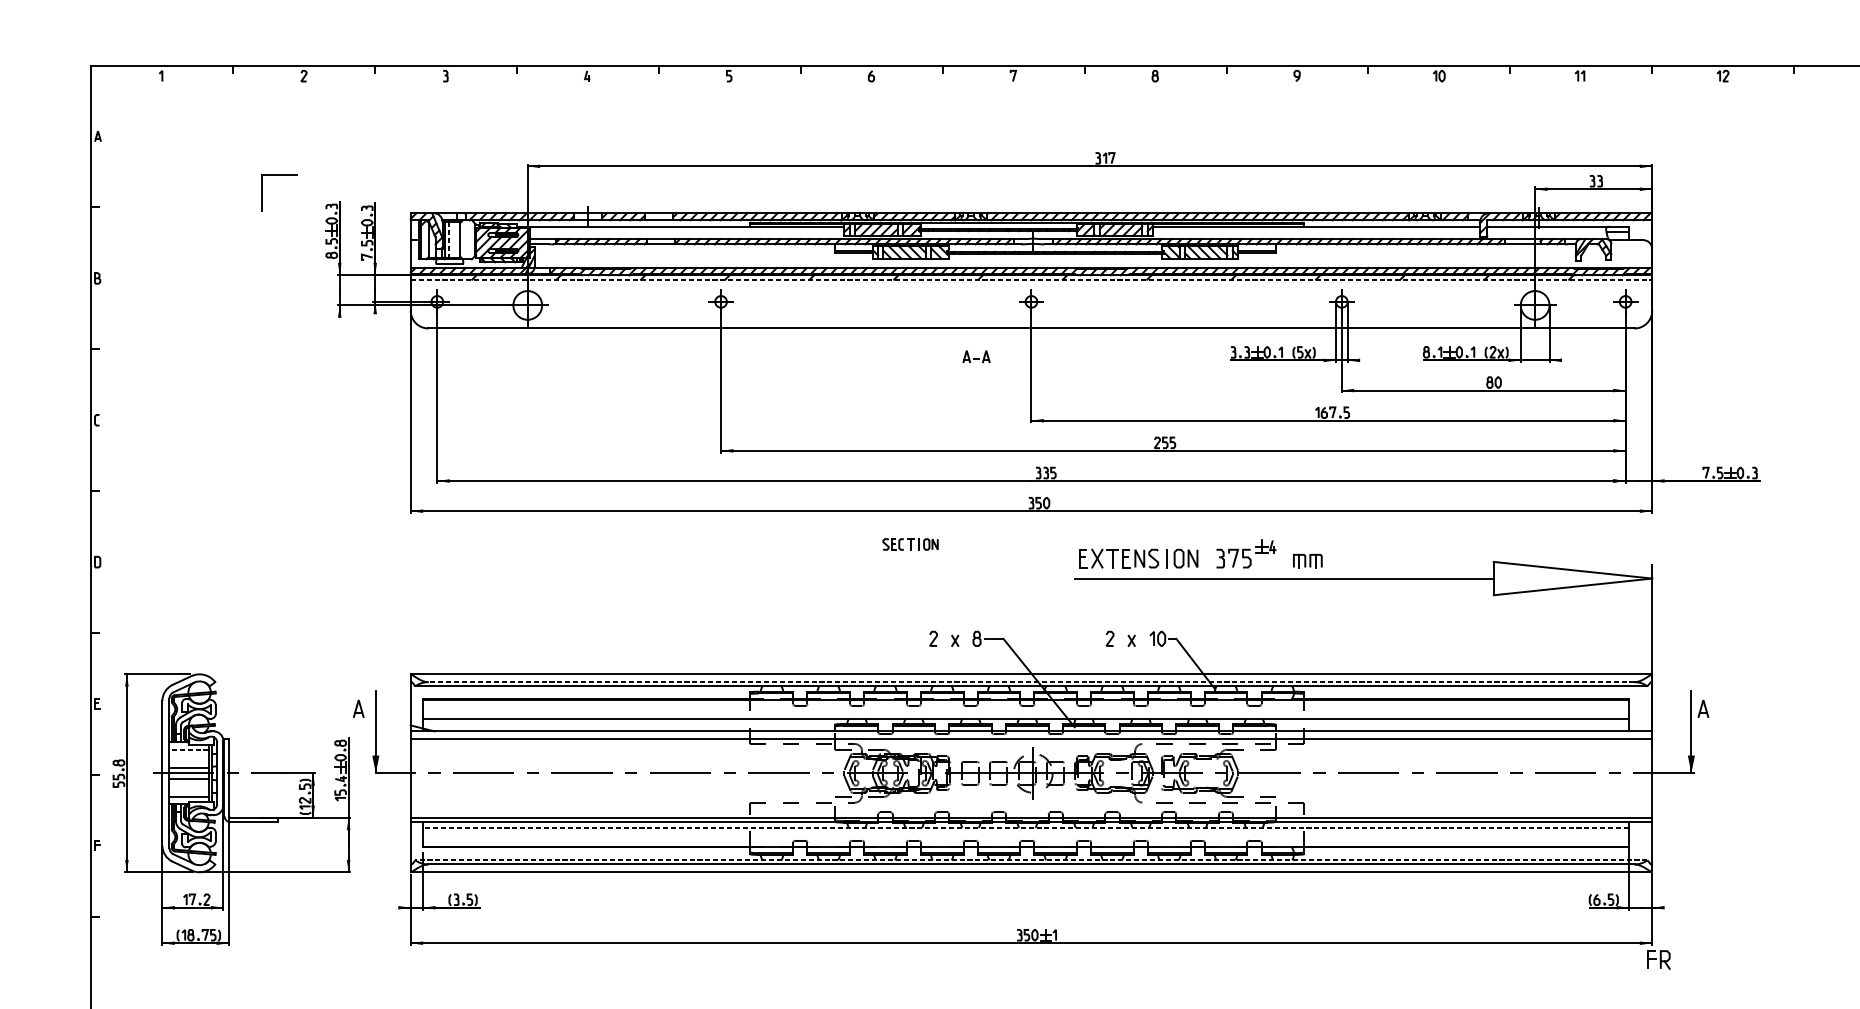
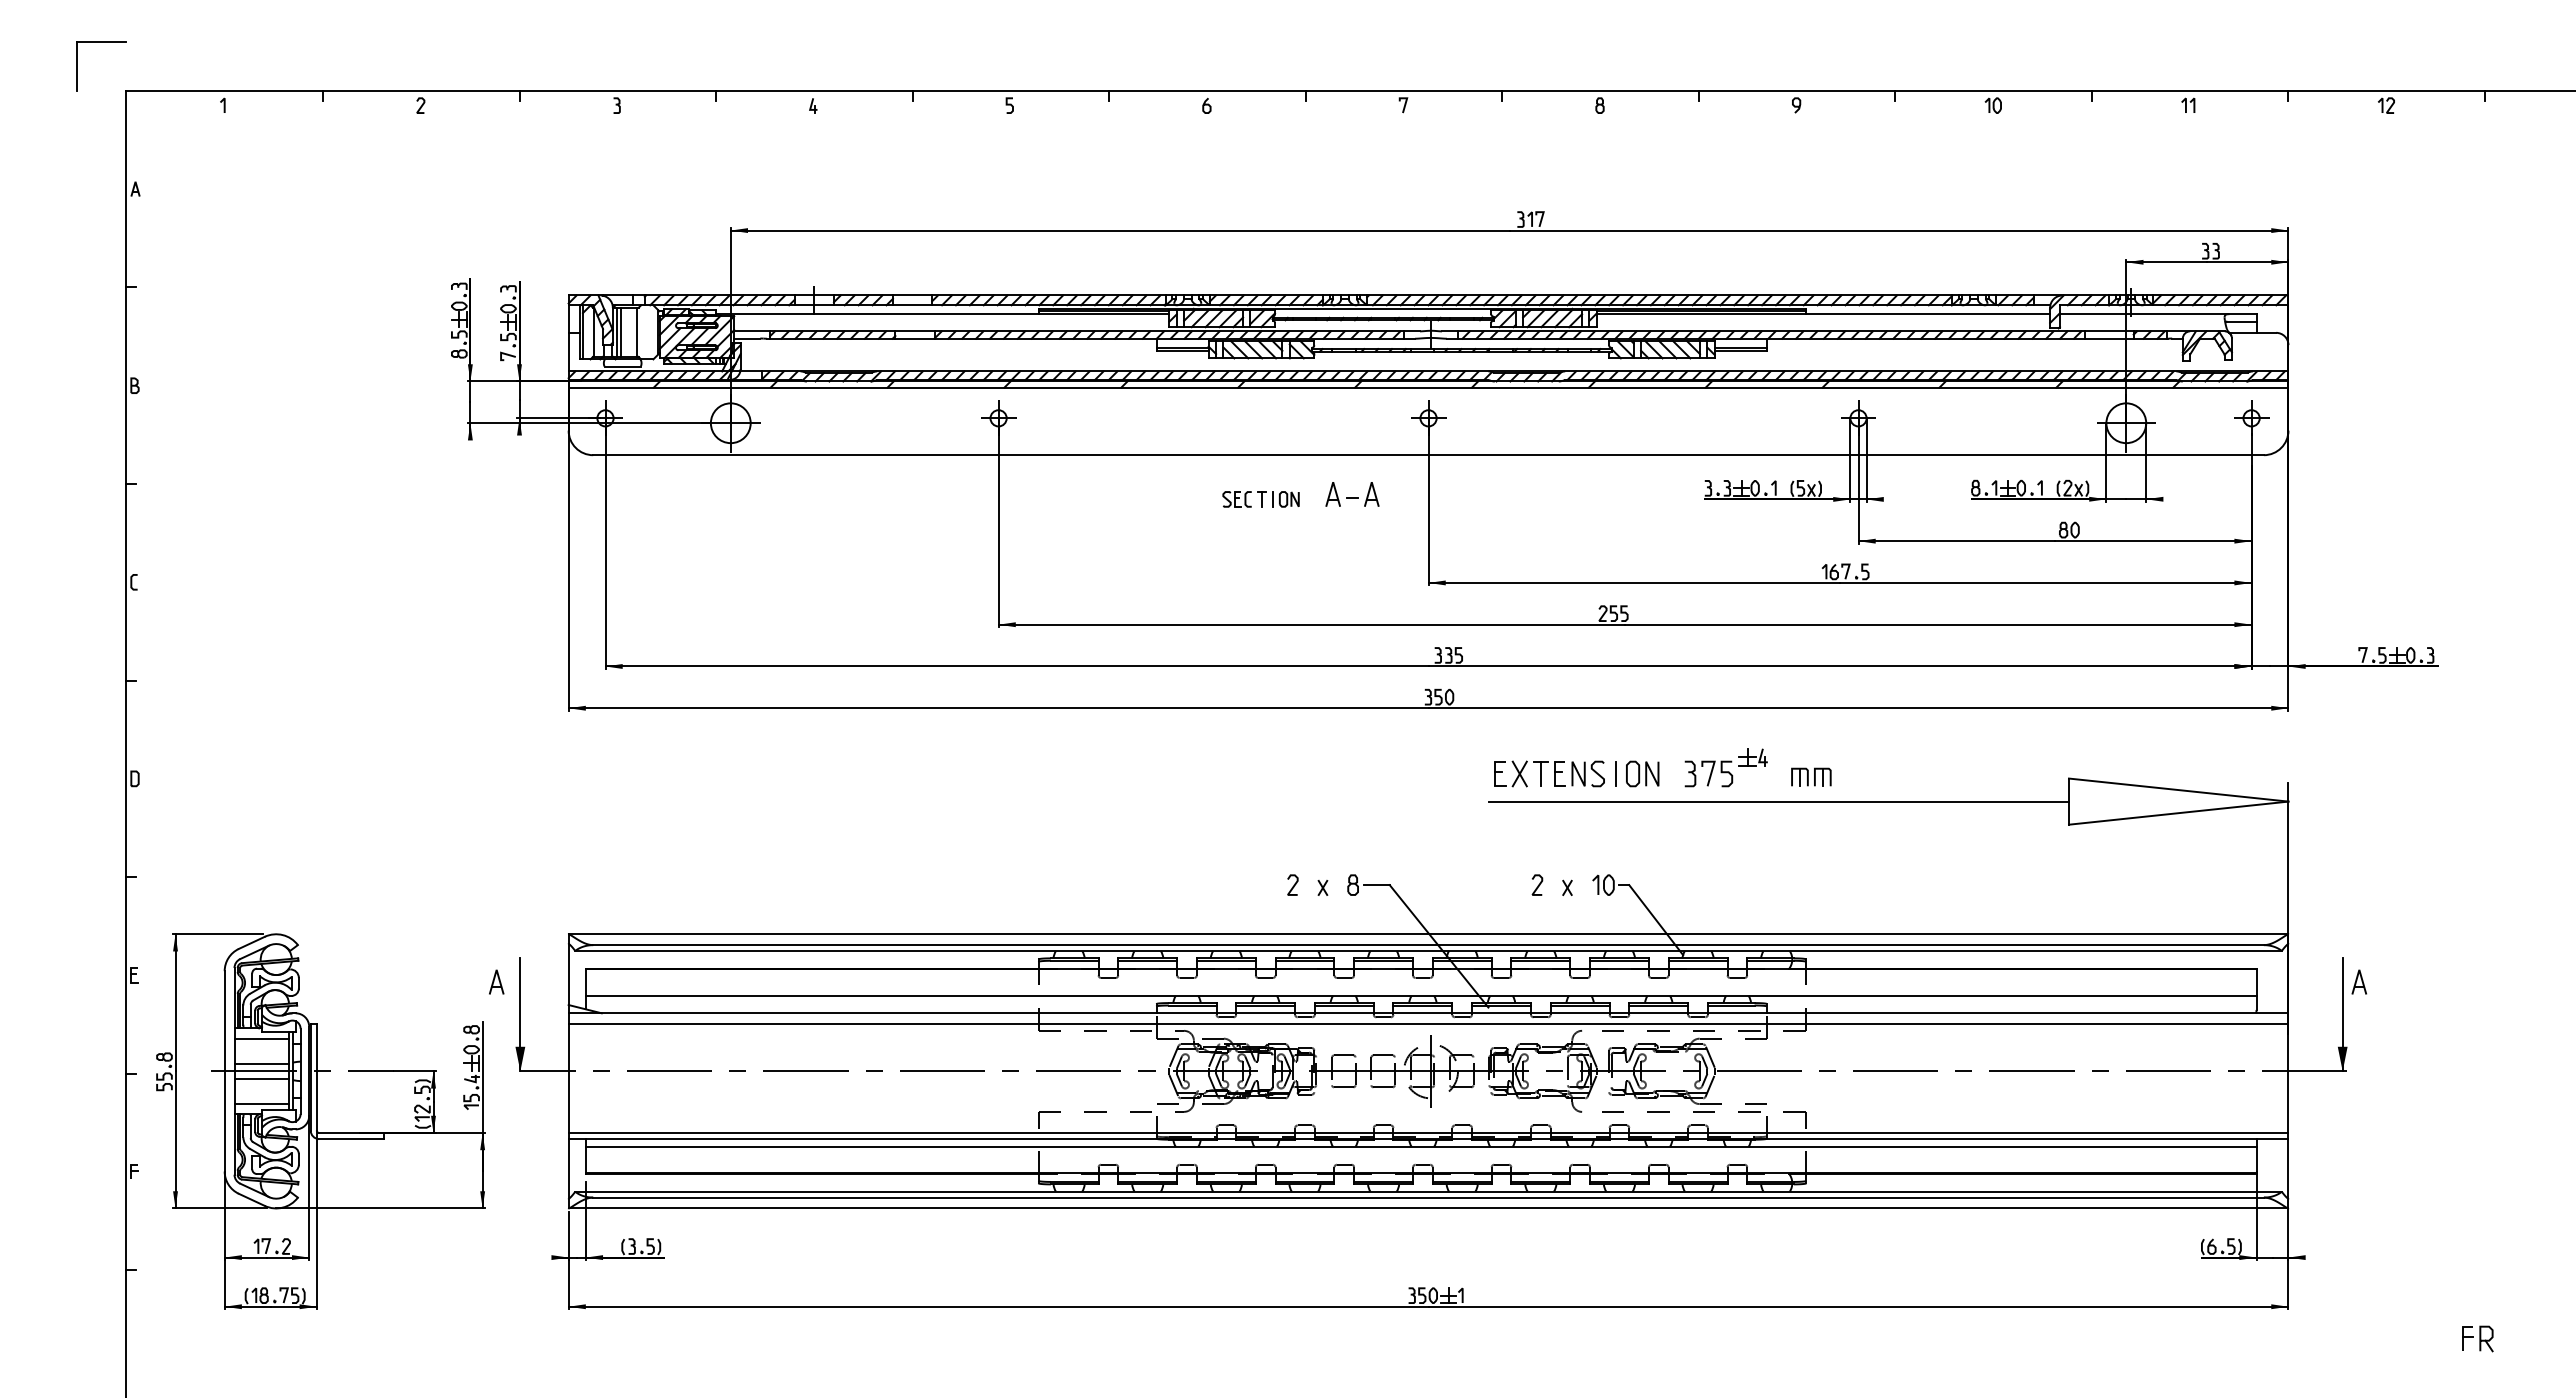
part: (279, 175) -> (101, 42), moved
line: (448, 239) -> (621, 332), dashed -> solid
line: (1031, 279) -> (1428, 387), dashed -> solid
part: (976, 356) -> (1352, 494), size x1.43
part: (910, 544) -> (1260, 499), moved
line: (1031, 682) -> (1428, 945), dashed -> solid
line: (188, 749) -> (261, 1038), dashed -> solid
line: (1025, 827) -> (1420, 1146), dashed -> solid
line: (1031, 860) -> (1428, 1191), dashed -> solid
part: (1658, 959) -> (2477, 1338), moved

